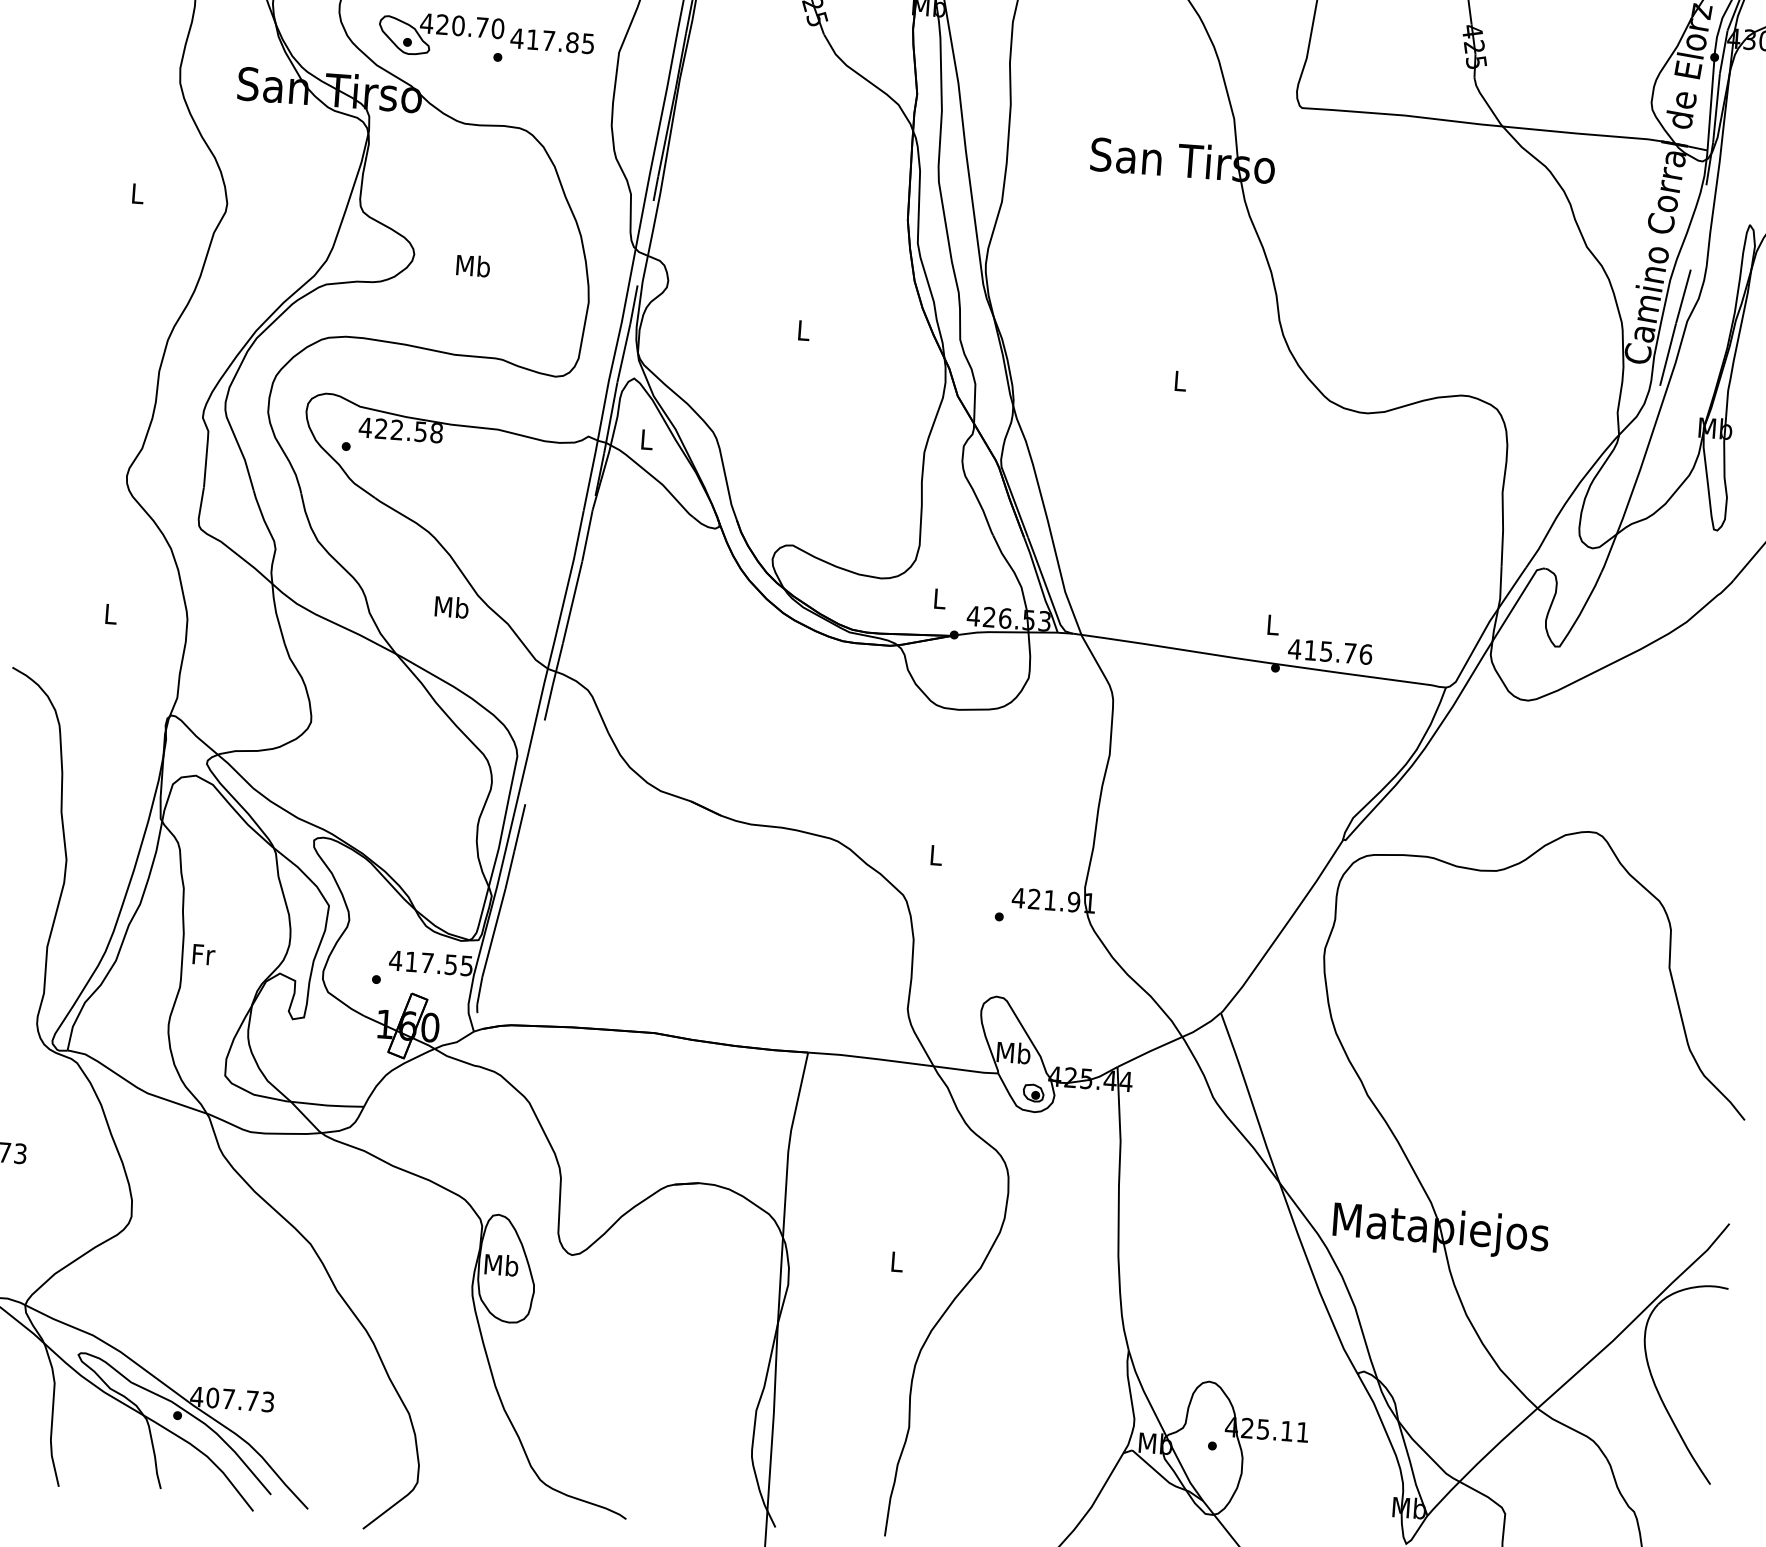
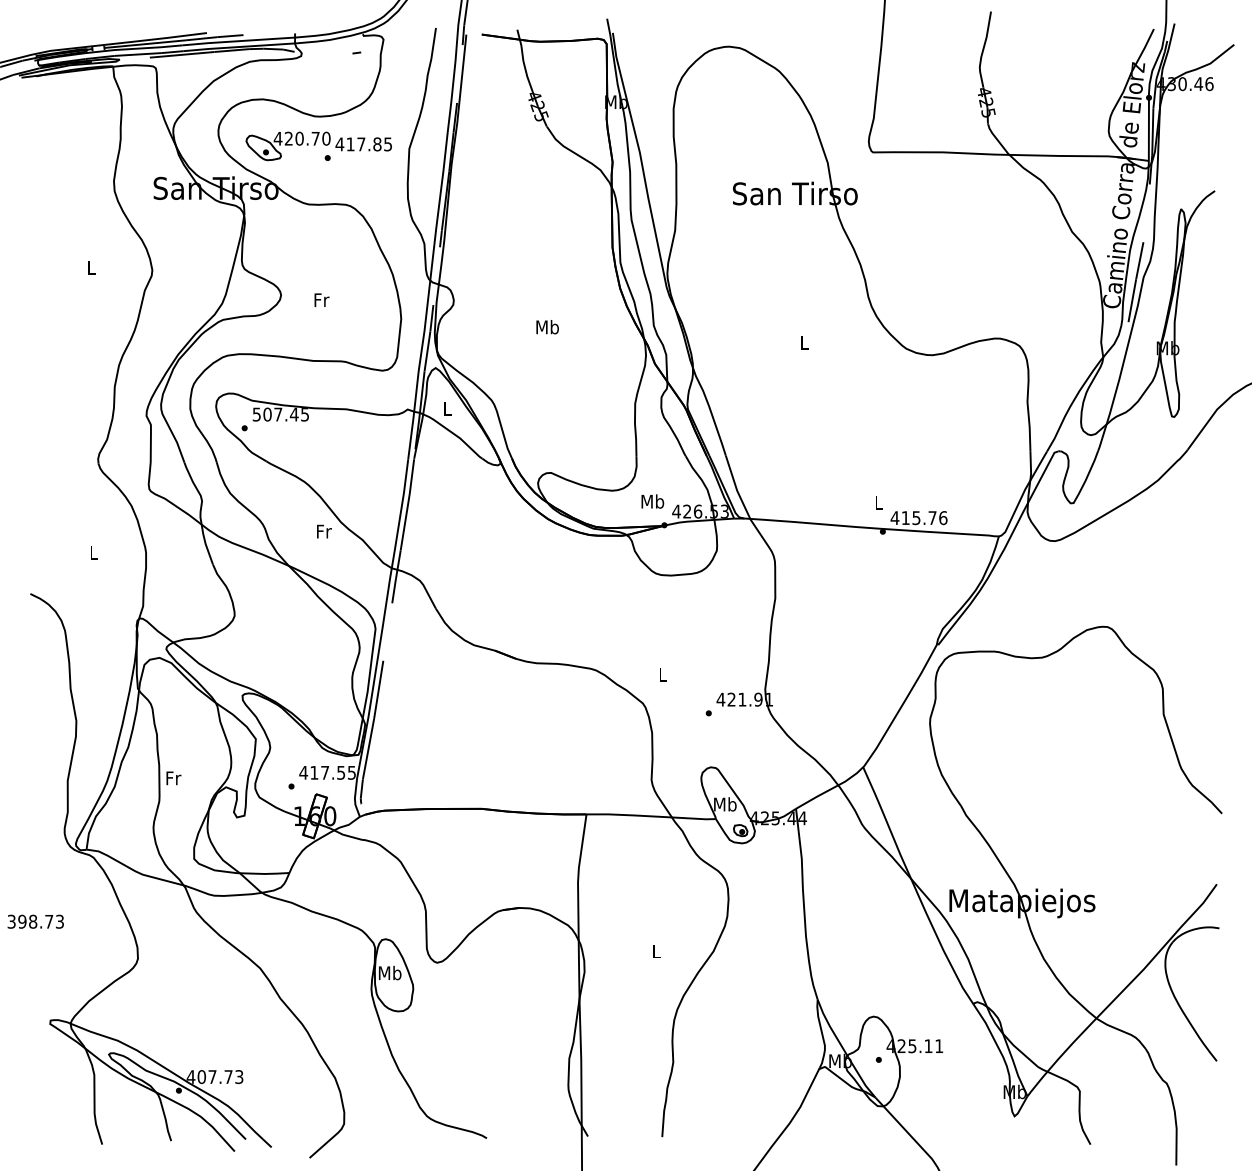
text: (473, 265) -> (321, 299), Mb -> Fr
text: (803, 330) -> (547, 327), L -> Mb
text: (400, 430) -> (280, 414), 422.58 -> 507.45
text: (939, 598) -> (652, 501), L -> Mb
text: (451, 607) -> (323, 531), Mb -> Fr

